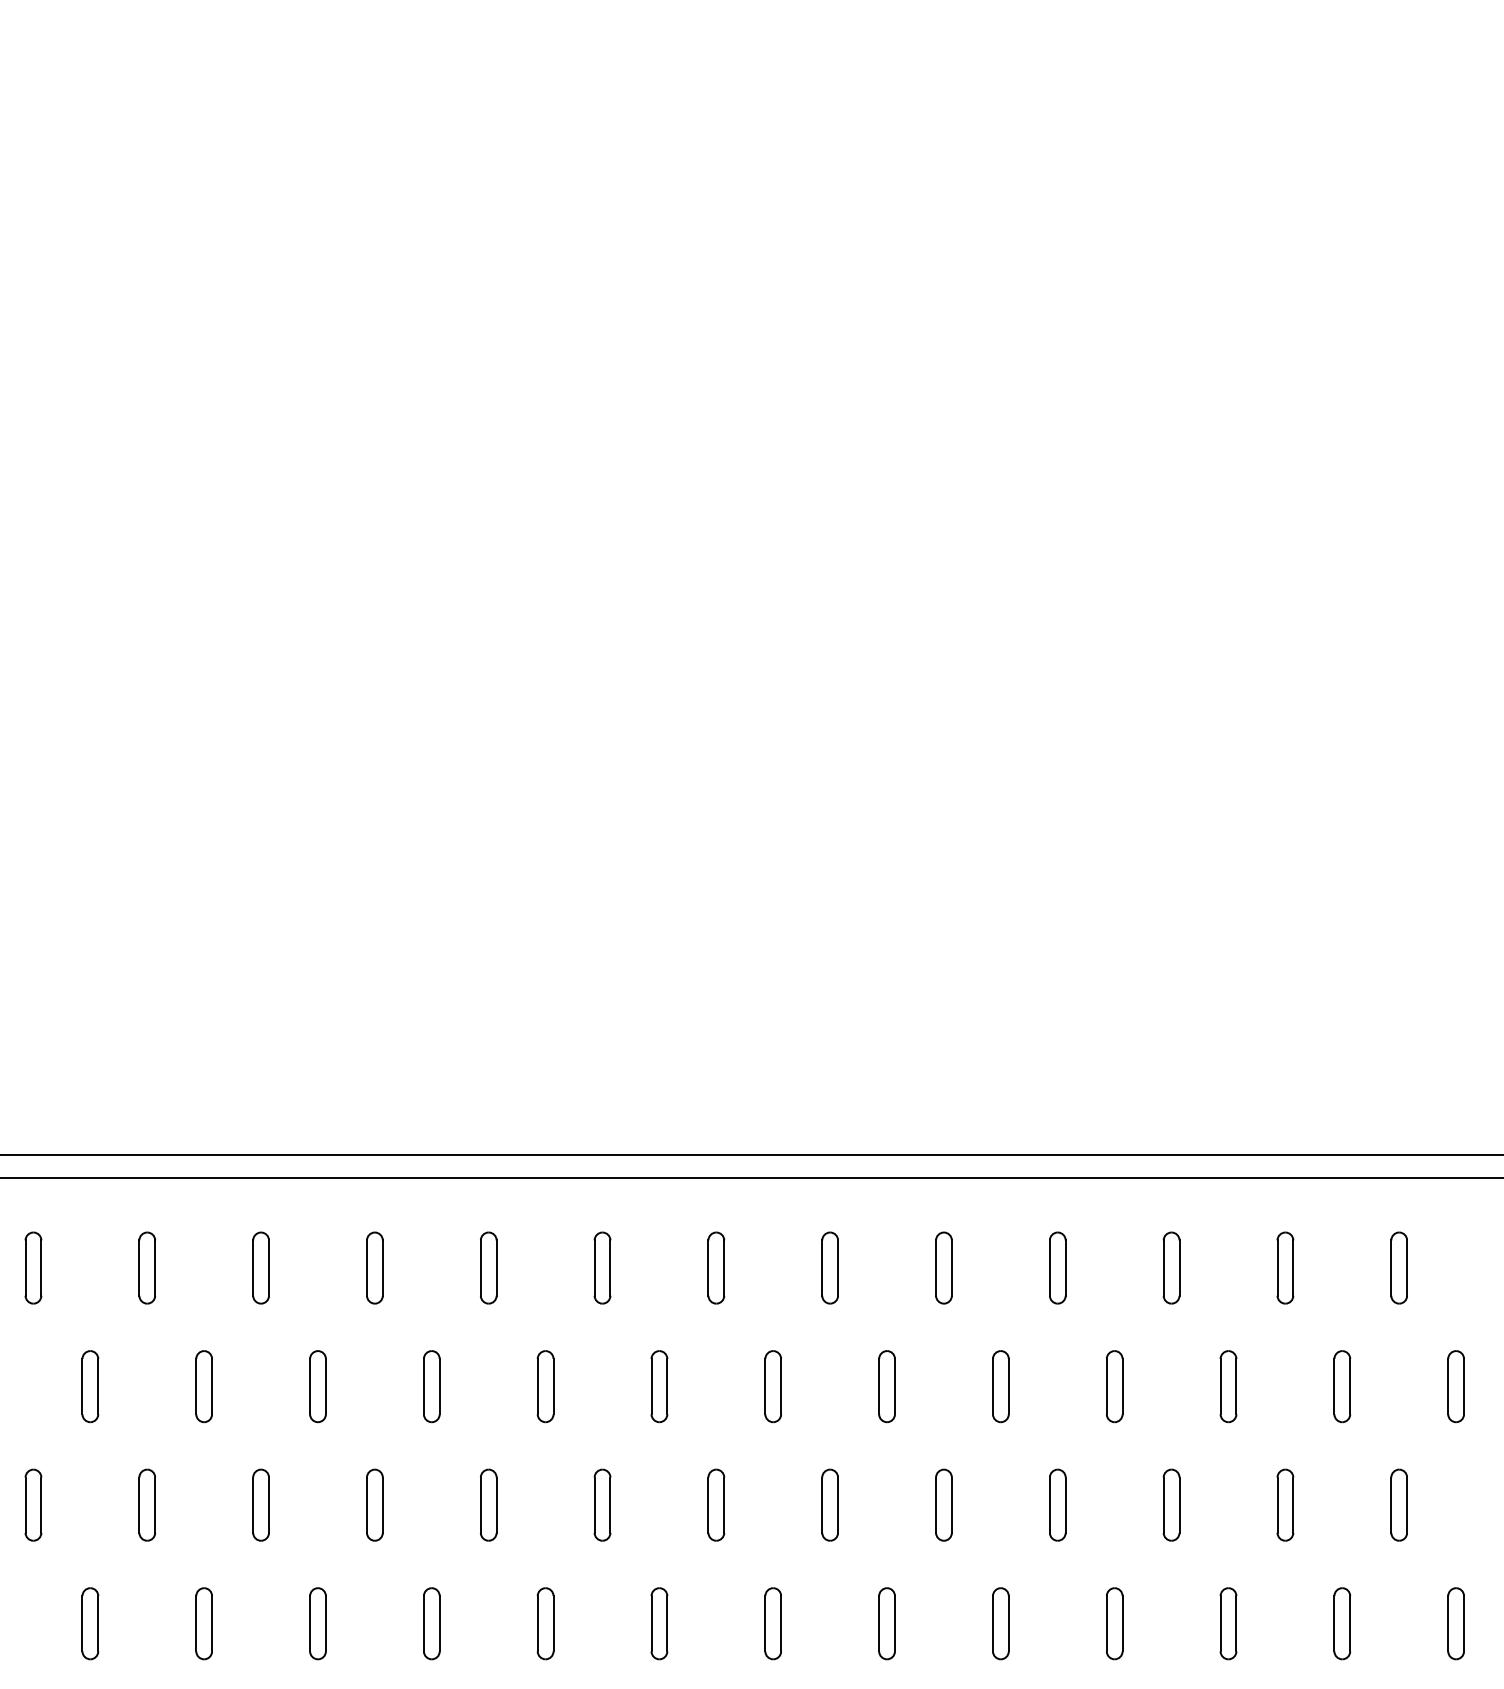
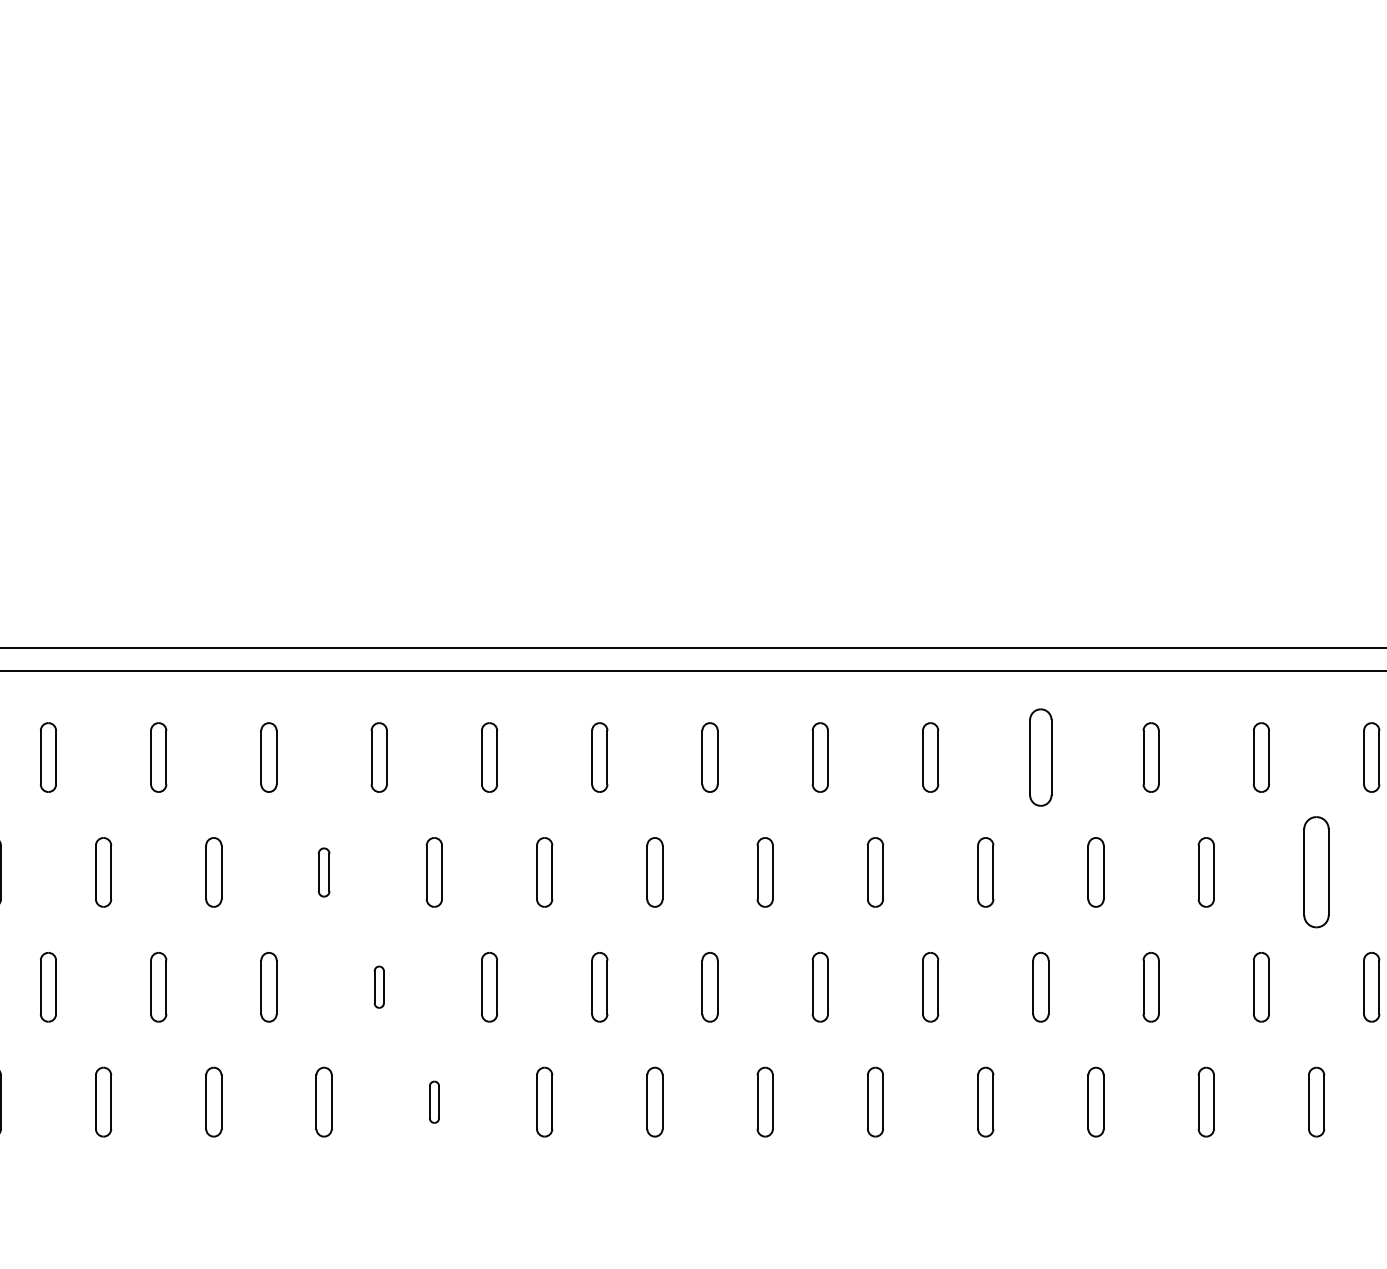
part: (1057, 1267) -> (1040, 756), size x1.4
part: (317, 1386) -> (323, 872), size x0.7
part: (1342, 1386) -> (1316, 872), size x1.6
part: (374, 1504) -> (378, 986), size x0.6
part: (431, 1623) -> (434, 1101), size x0.6

